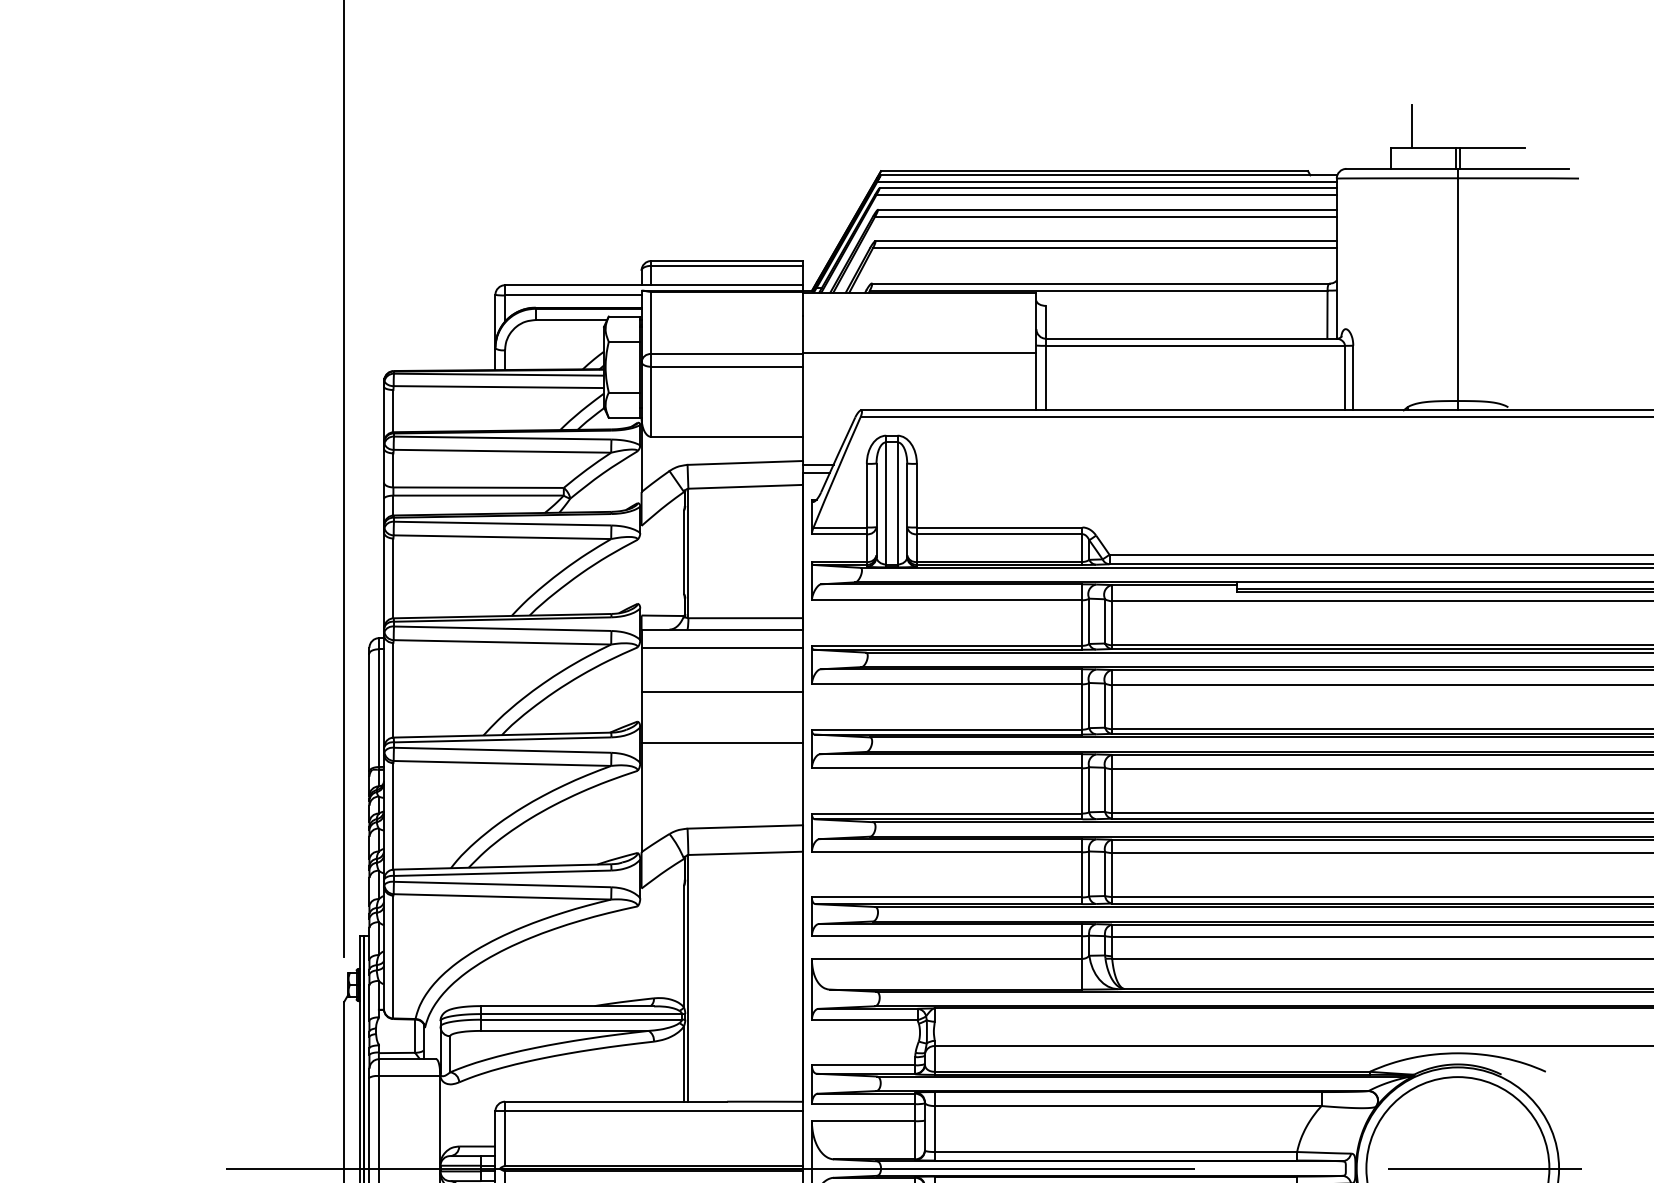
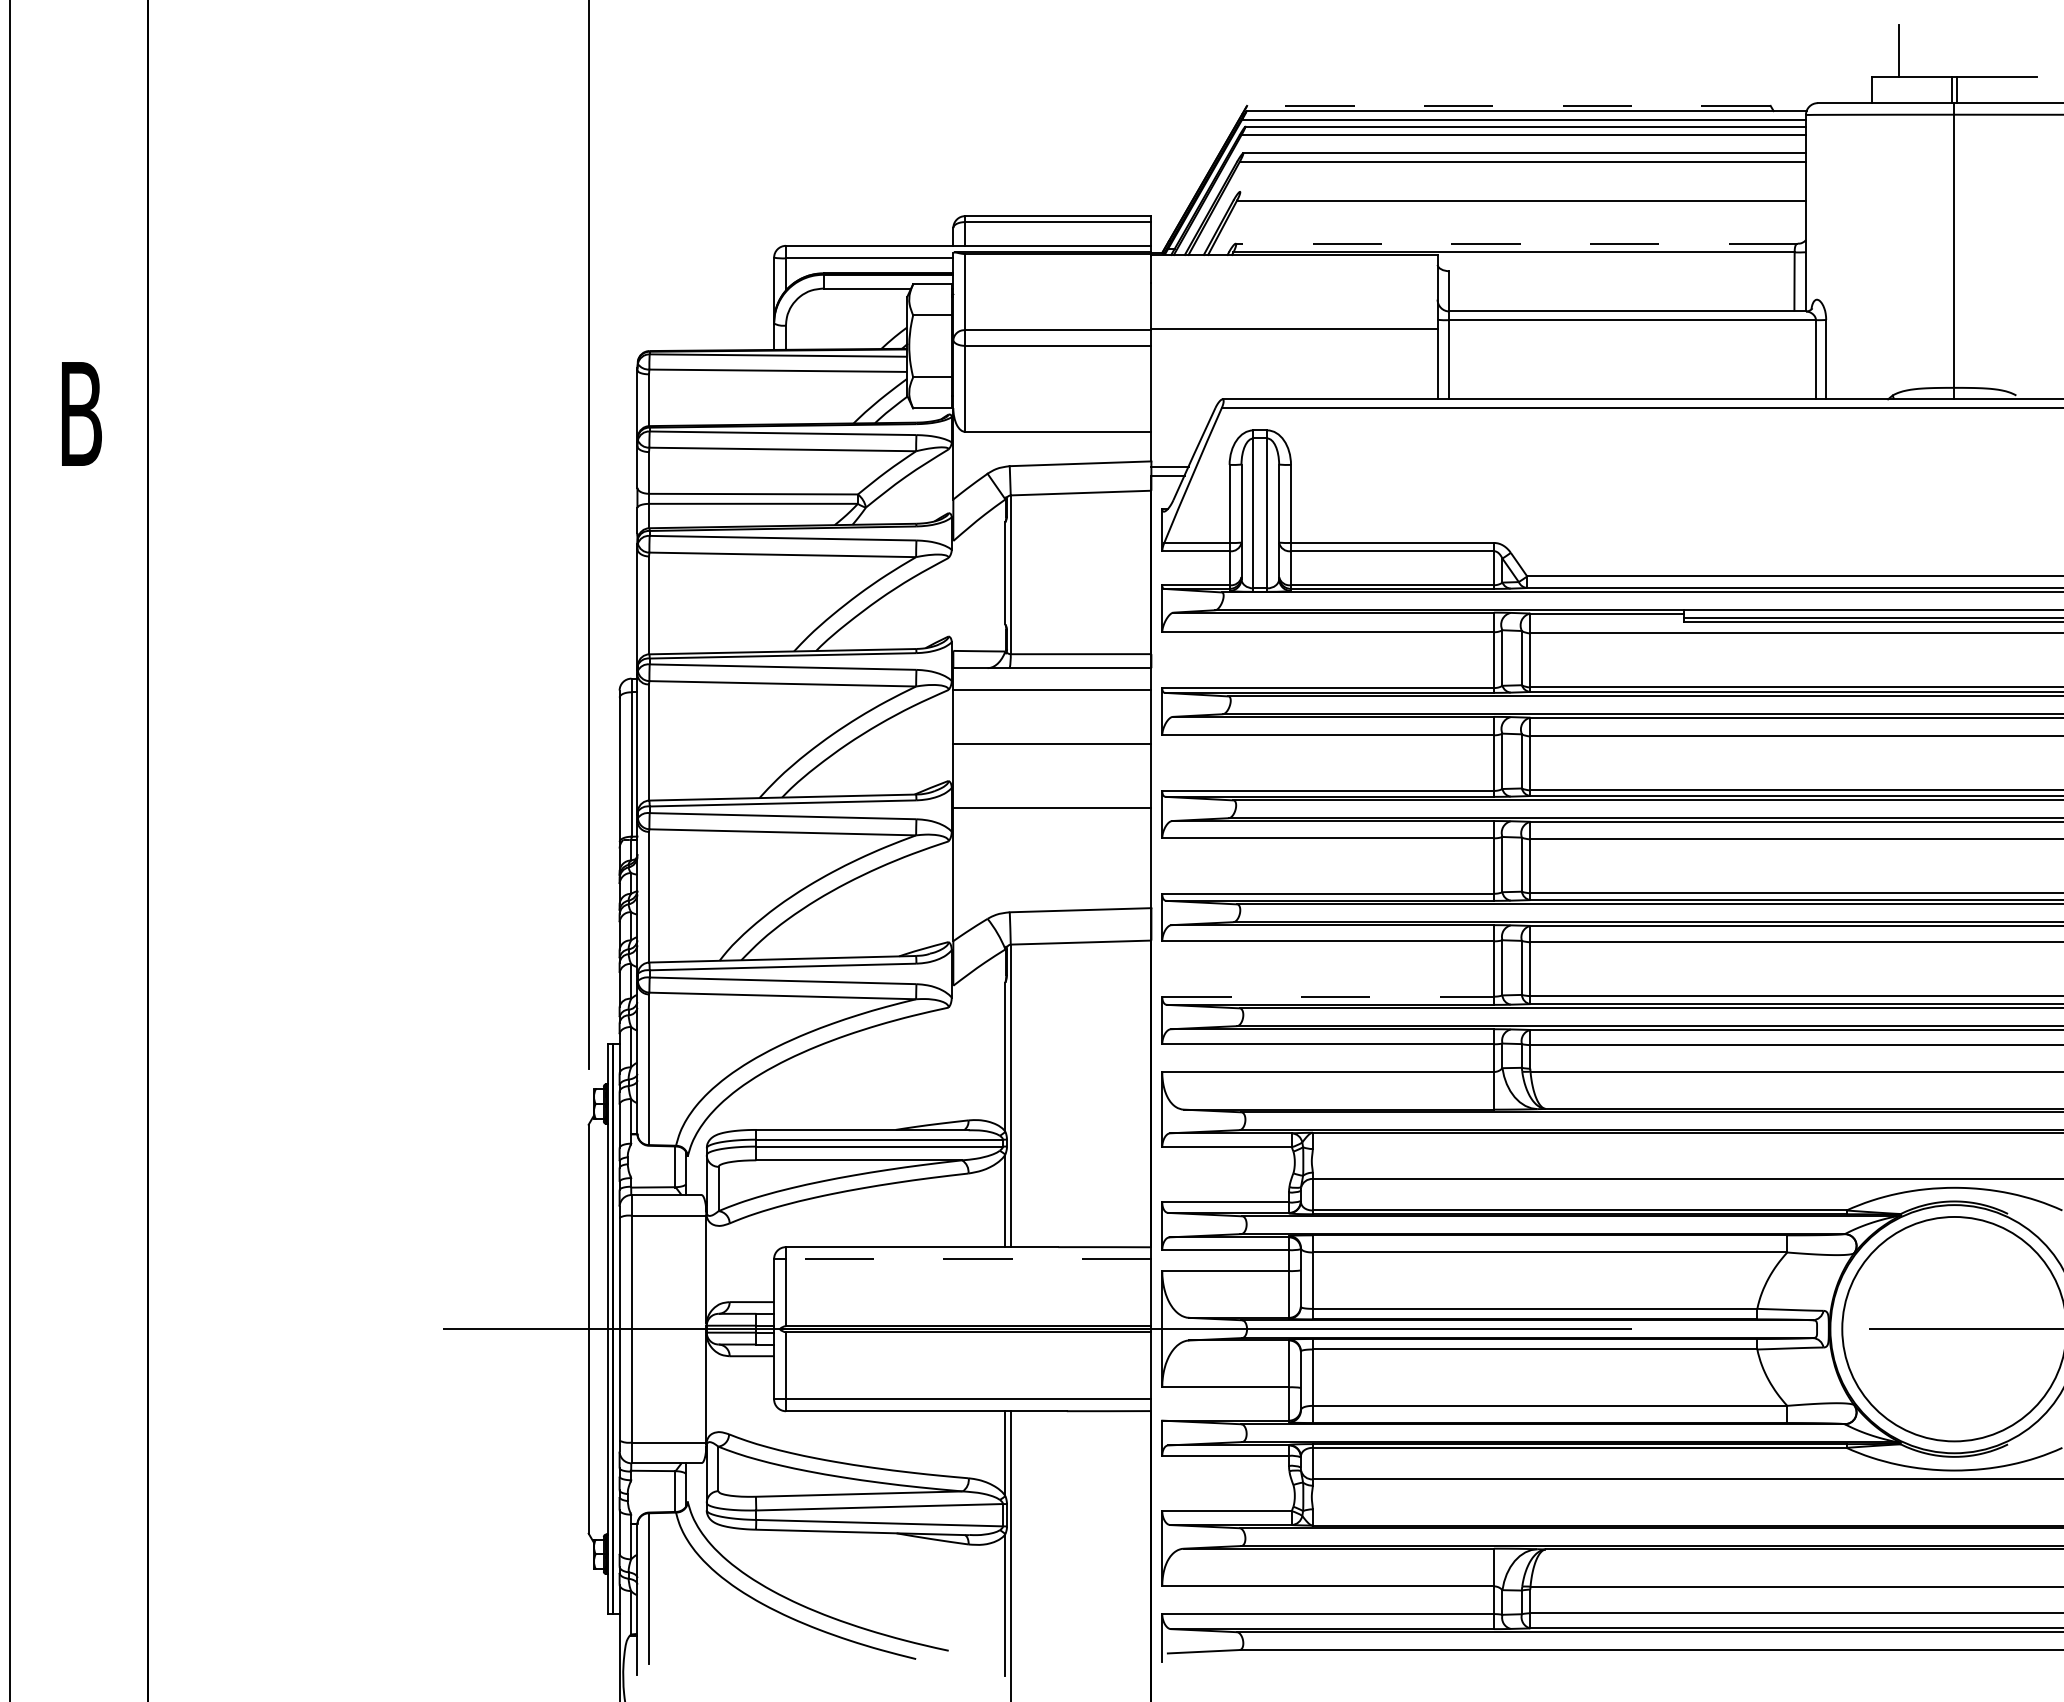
line: (1094, 170) -> (1508, 105), solid -> dashed
line: (1105, 240) -> (1522, 191), removed
line: (1100, 283) -> (1516, 243), solid -> dashed
line: (947, 897) -> (1328, 996), solid -> dashed
line: (653, 1111) -> (968, 1259), solid -> dashed

